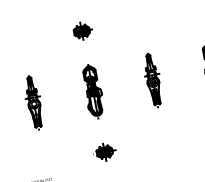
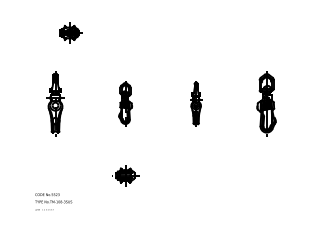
part: (82, 30) -> (70, 32), moved
part: (153, 79) -> (196, 103), size x0.7
part: (93, 91) -> (125, 103), size x0.7

